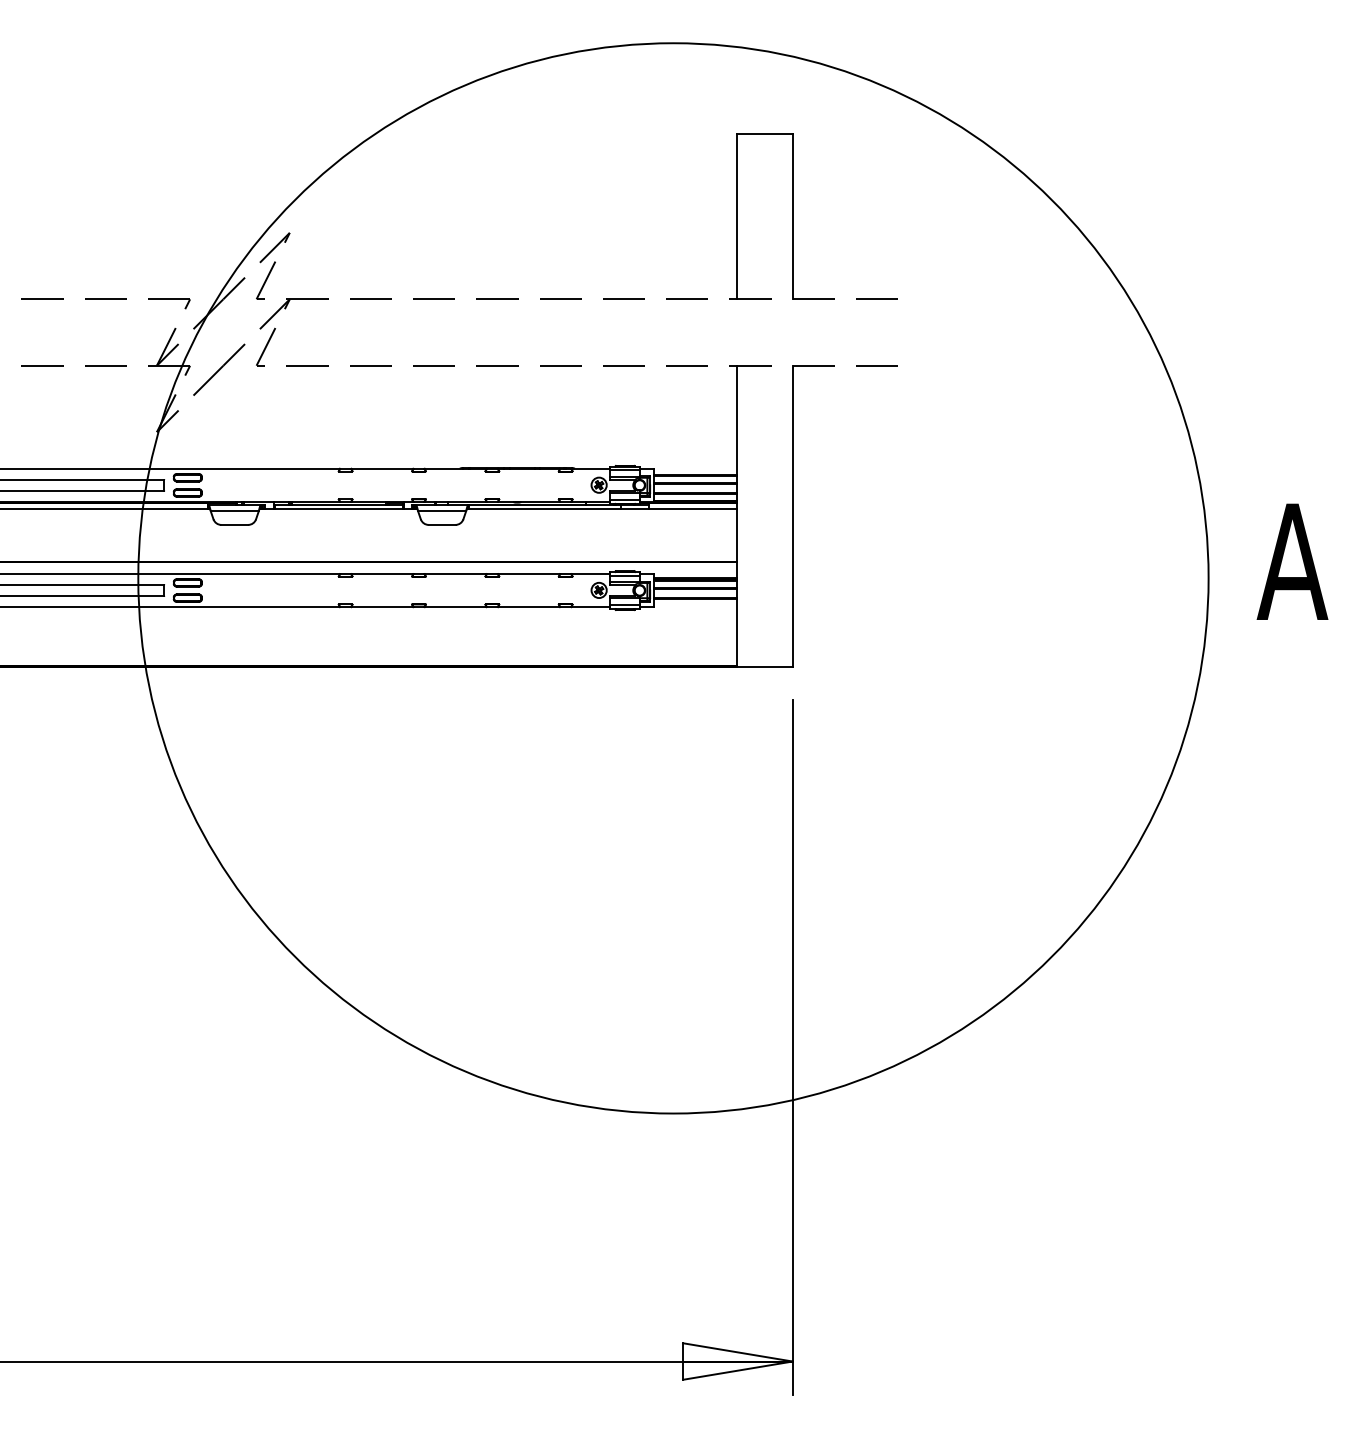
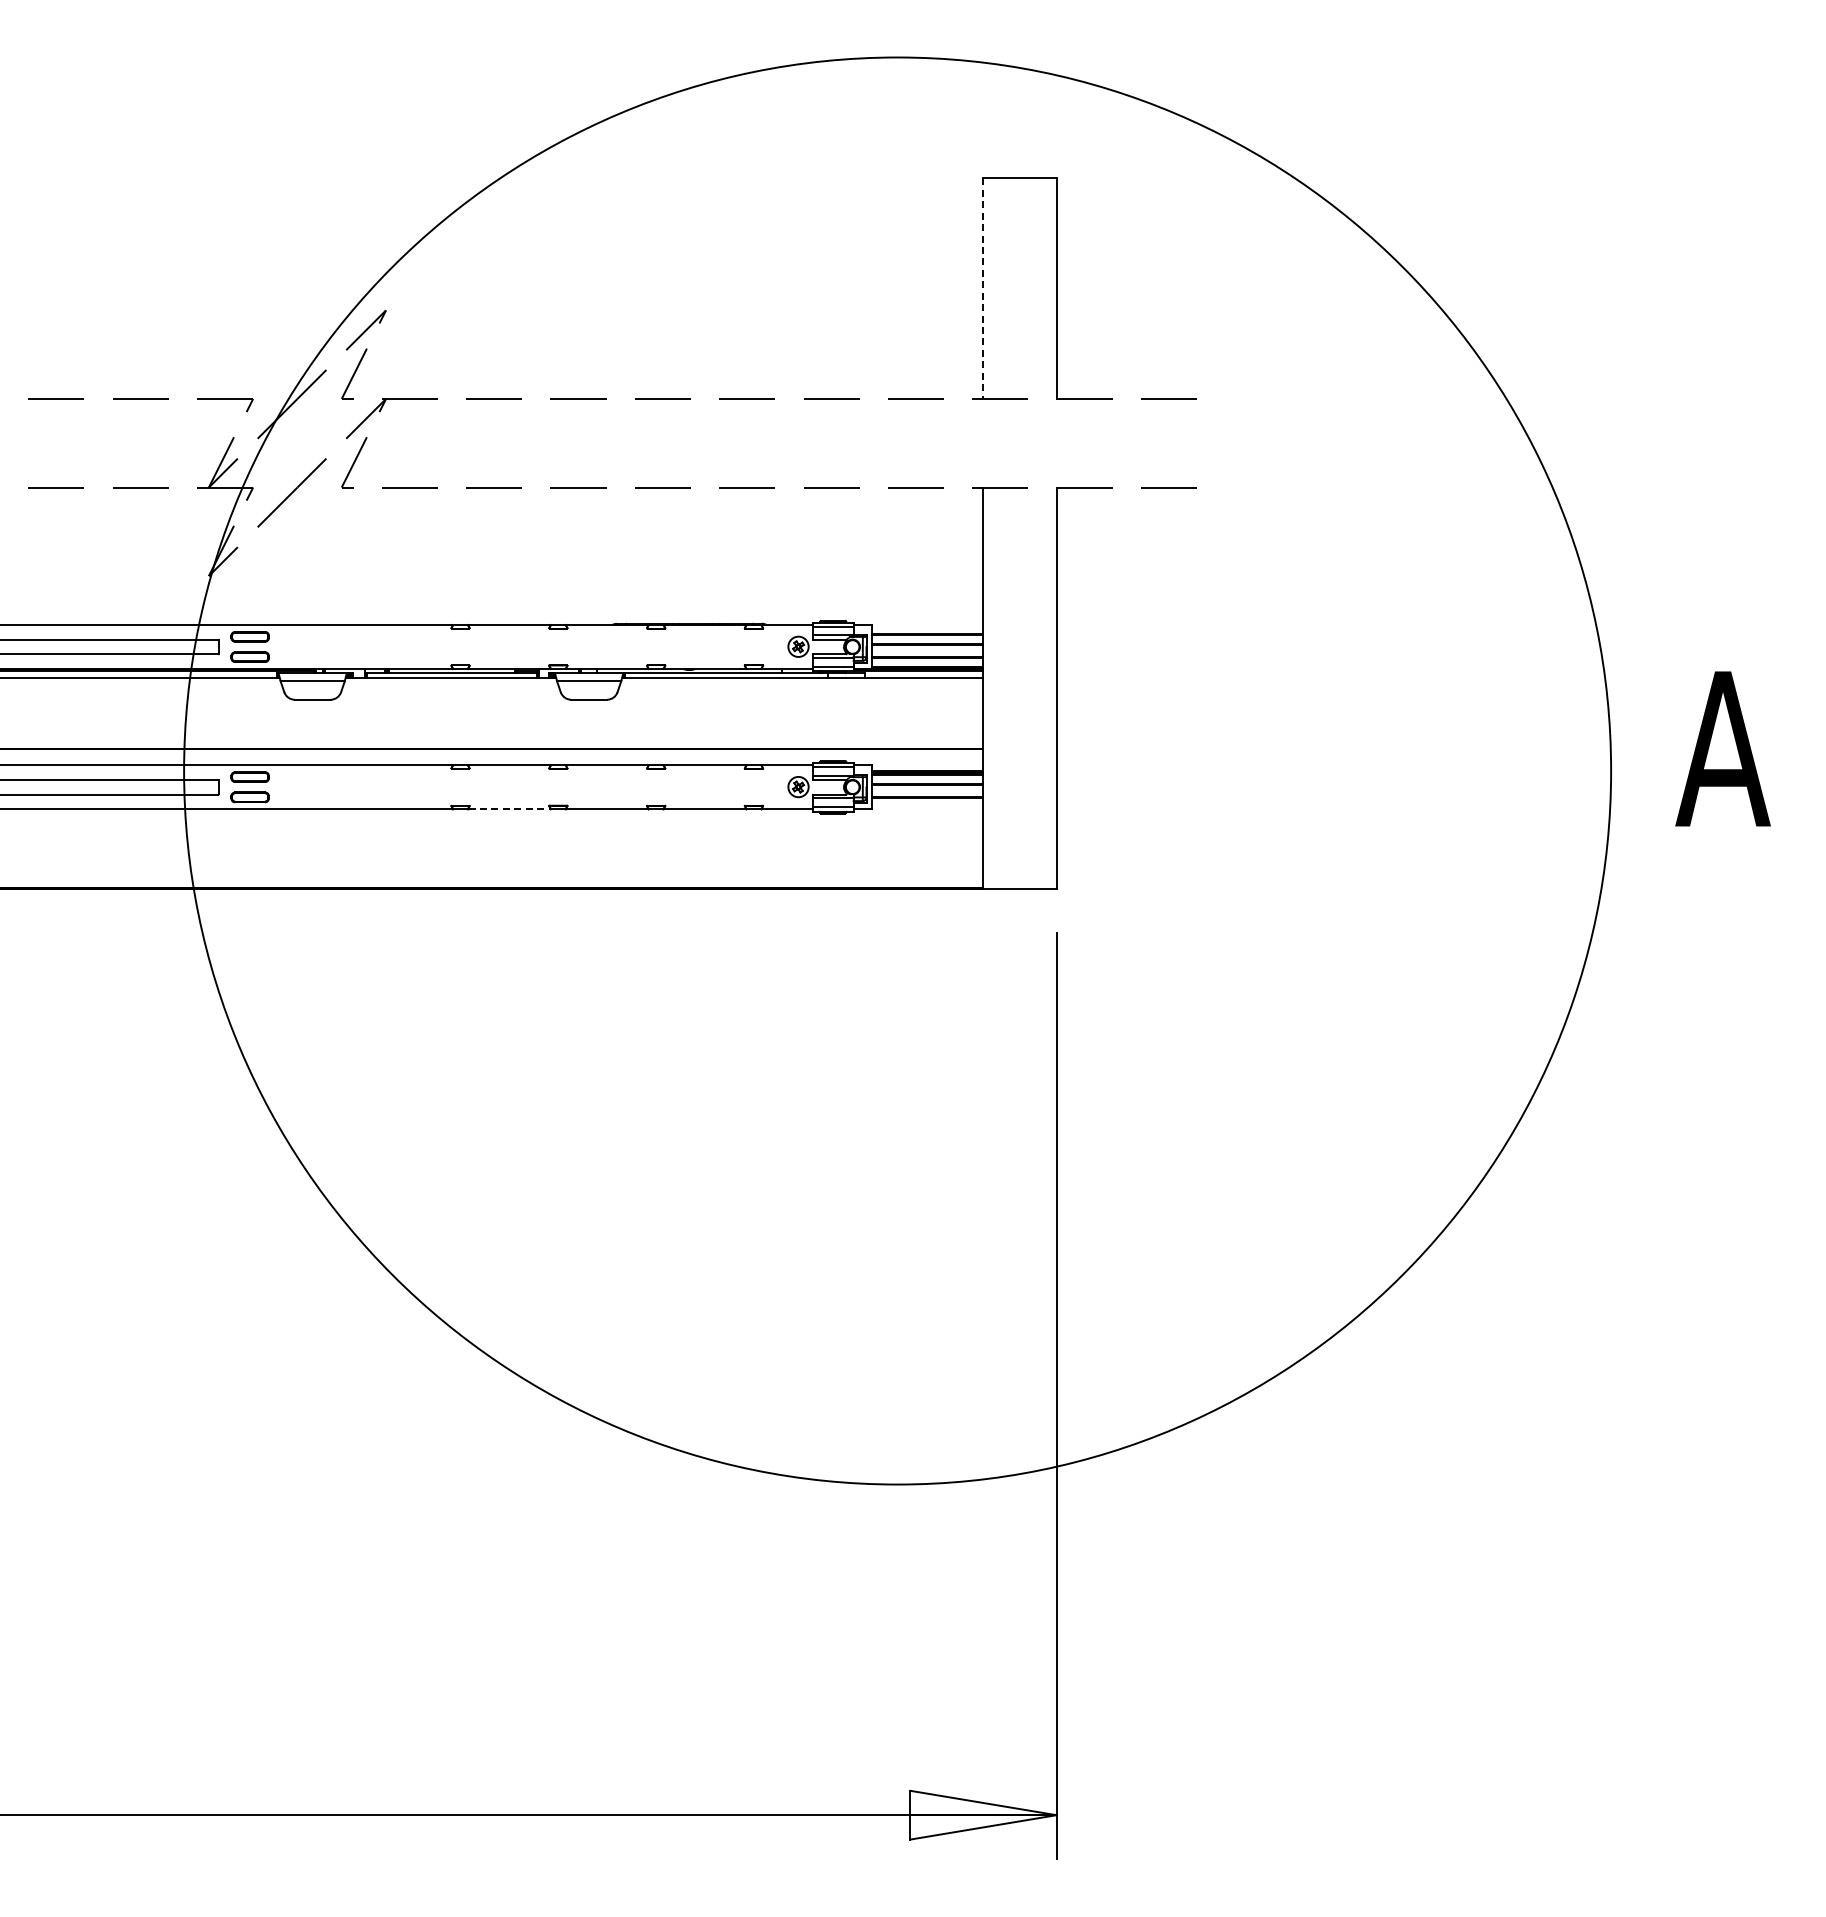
line: (737, 217) -> (982, 289), solid -> dashed
line: (382, 607) -> (509, 809), solid -> dashed

